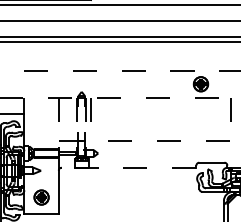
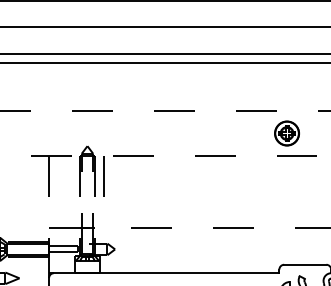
line: (128, 167) -> (165, 272), dashed -> solid

